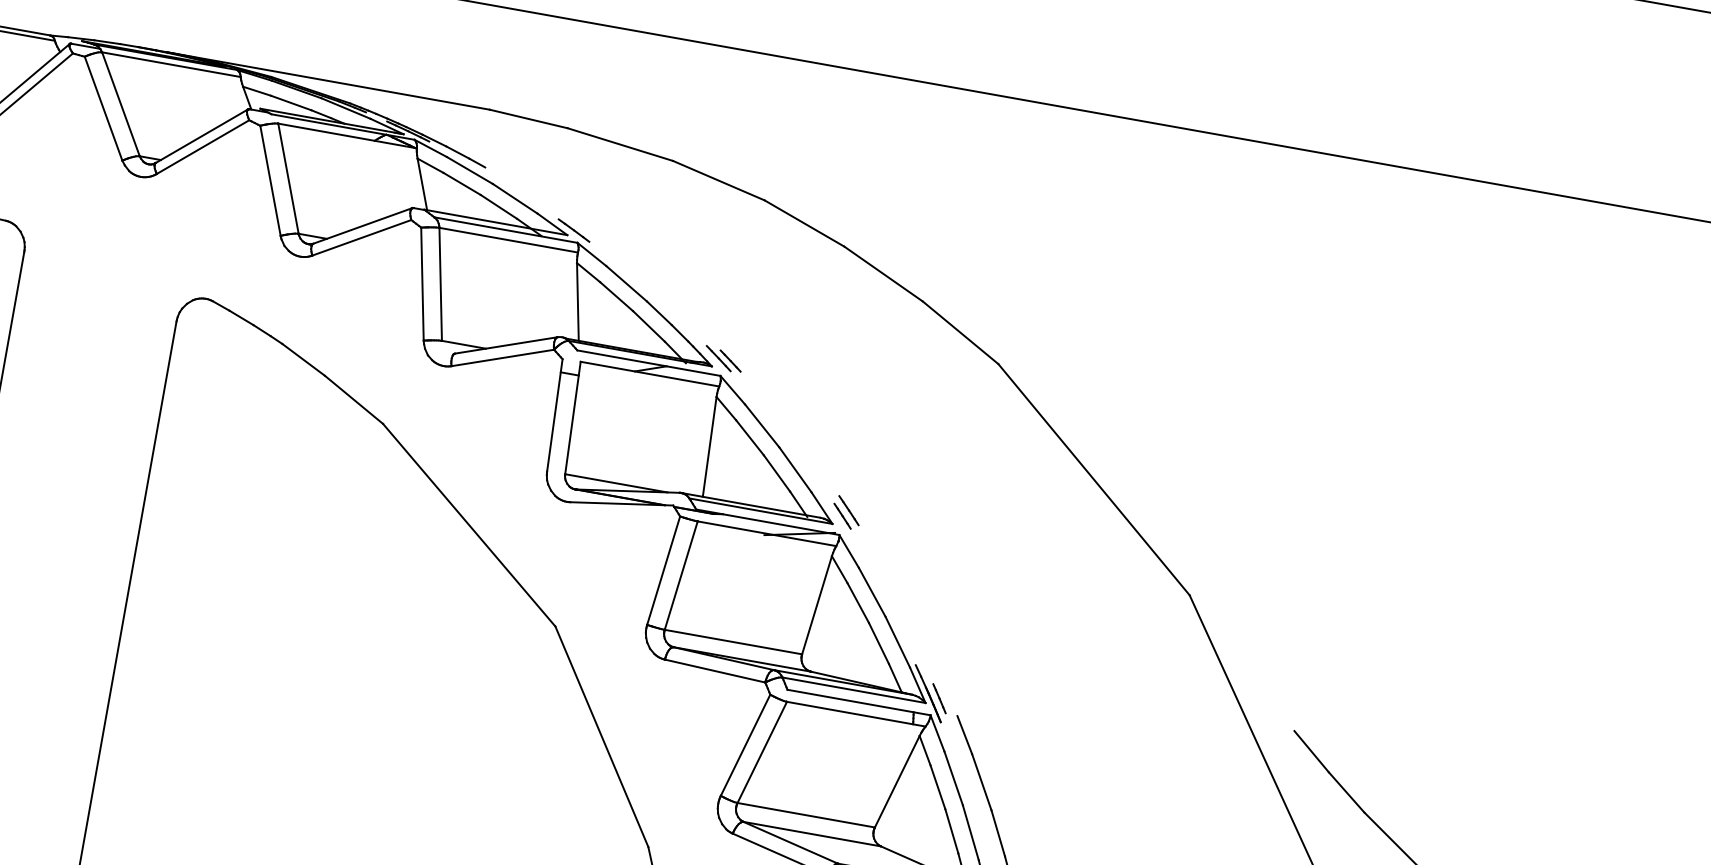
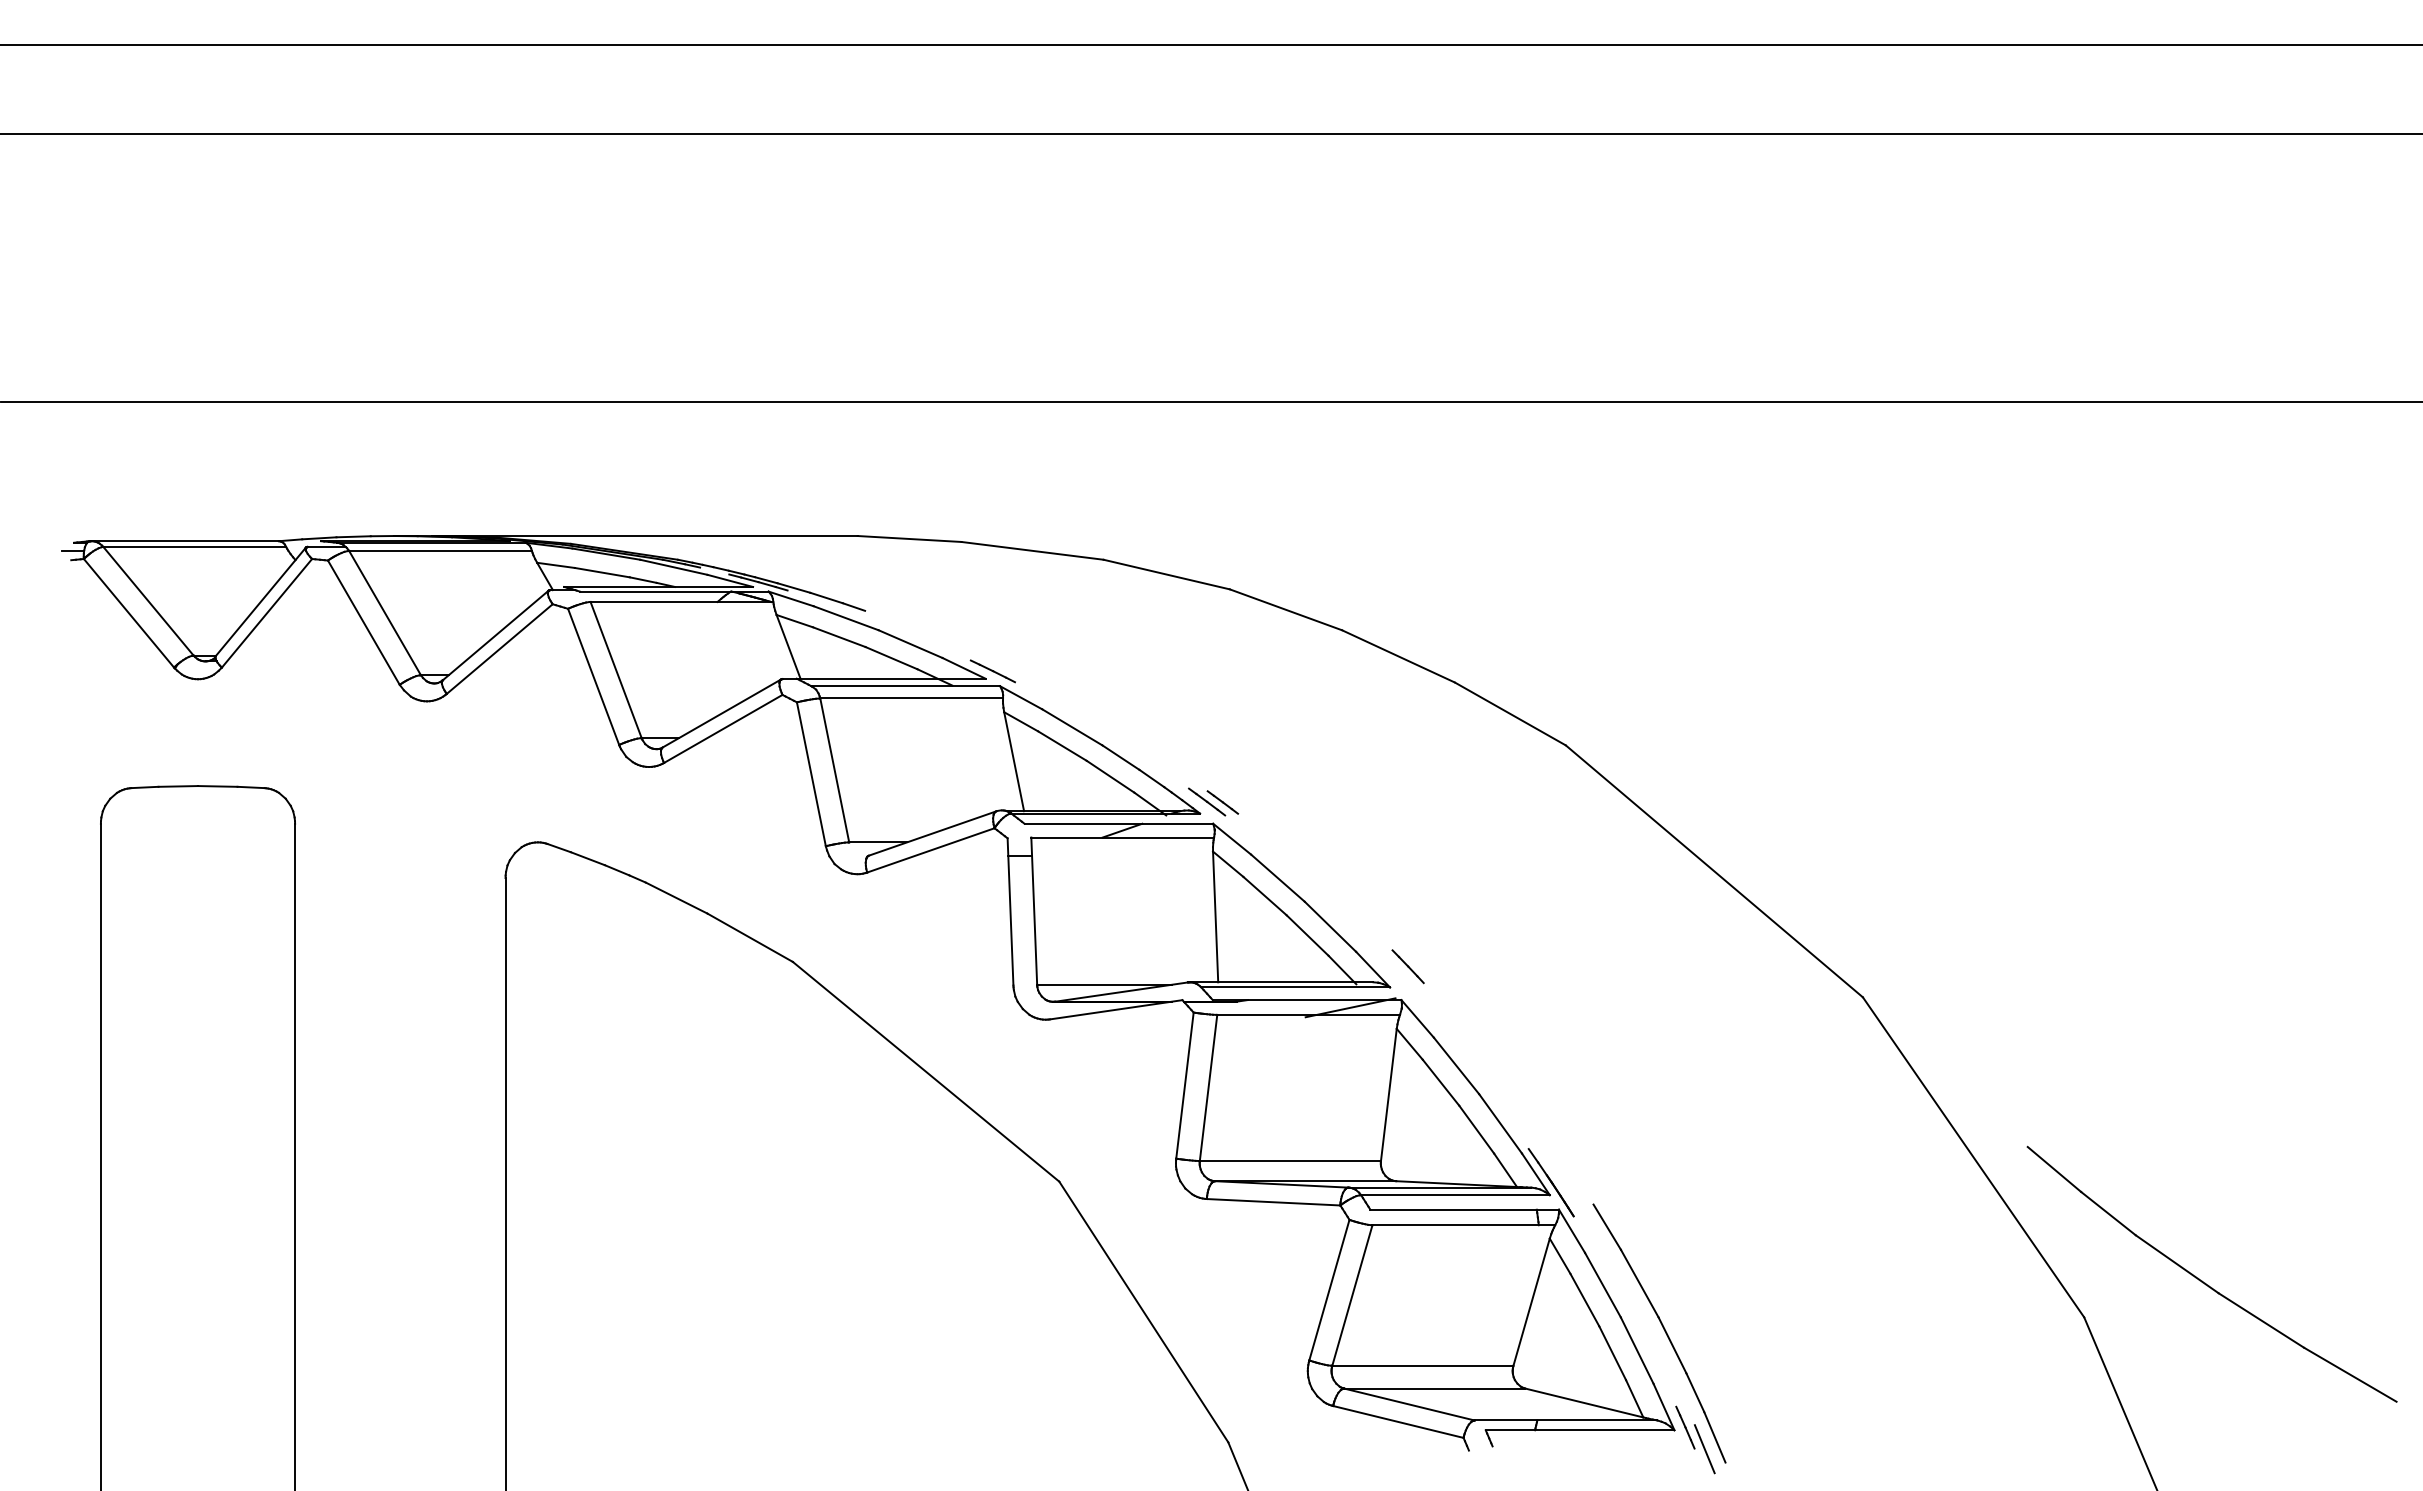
line: (842, 516) -> (1401, 975), removed
line: (939, 698) -> (1566, 1186), removed

